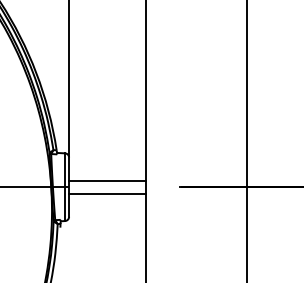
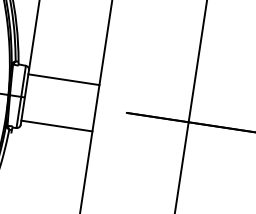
line: (107, 181) -> (56, 126), moved
line: (107, 193) -> (63, 79), moved

